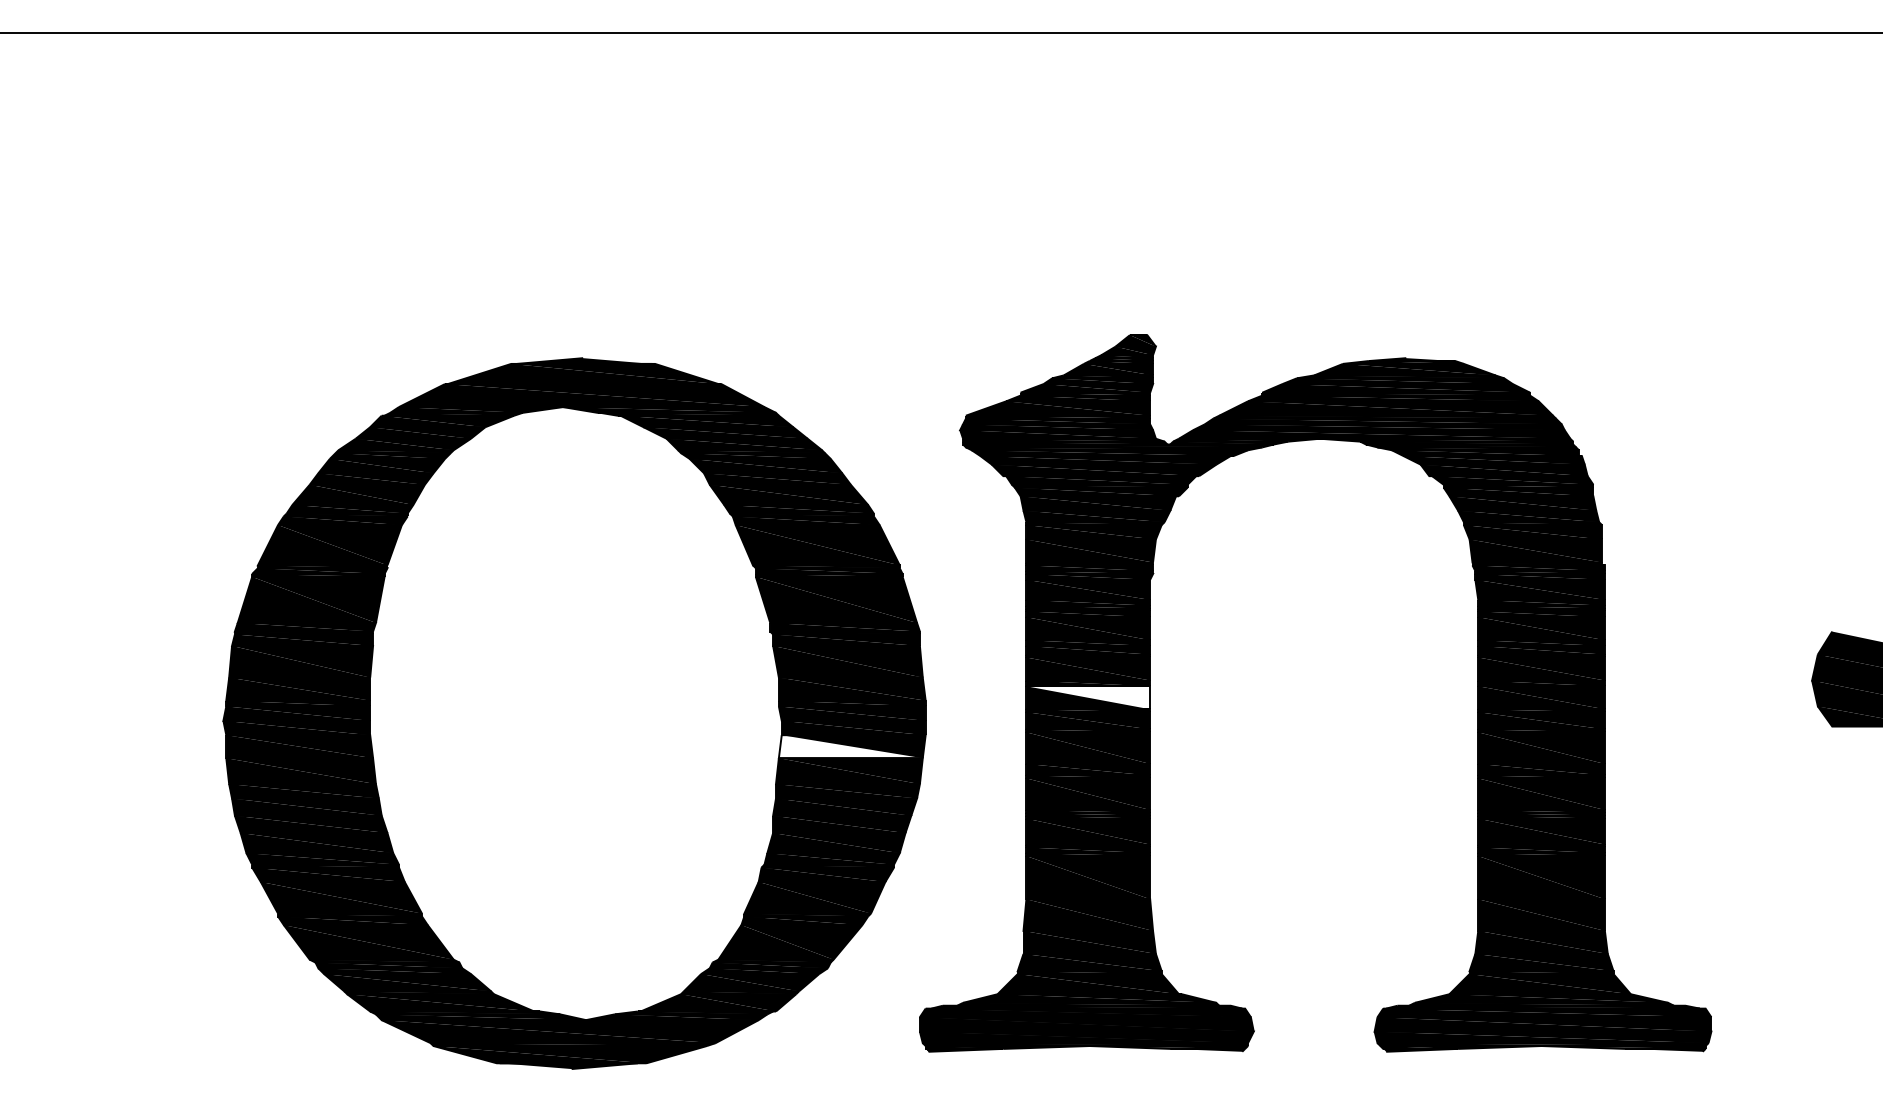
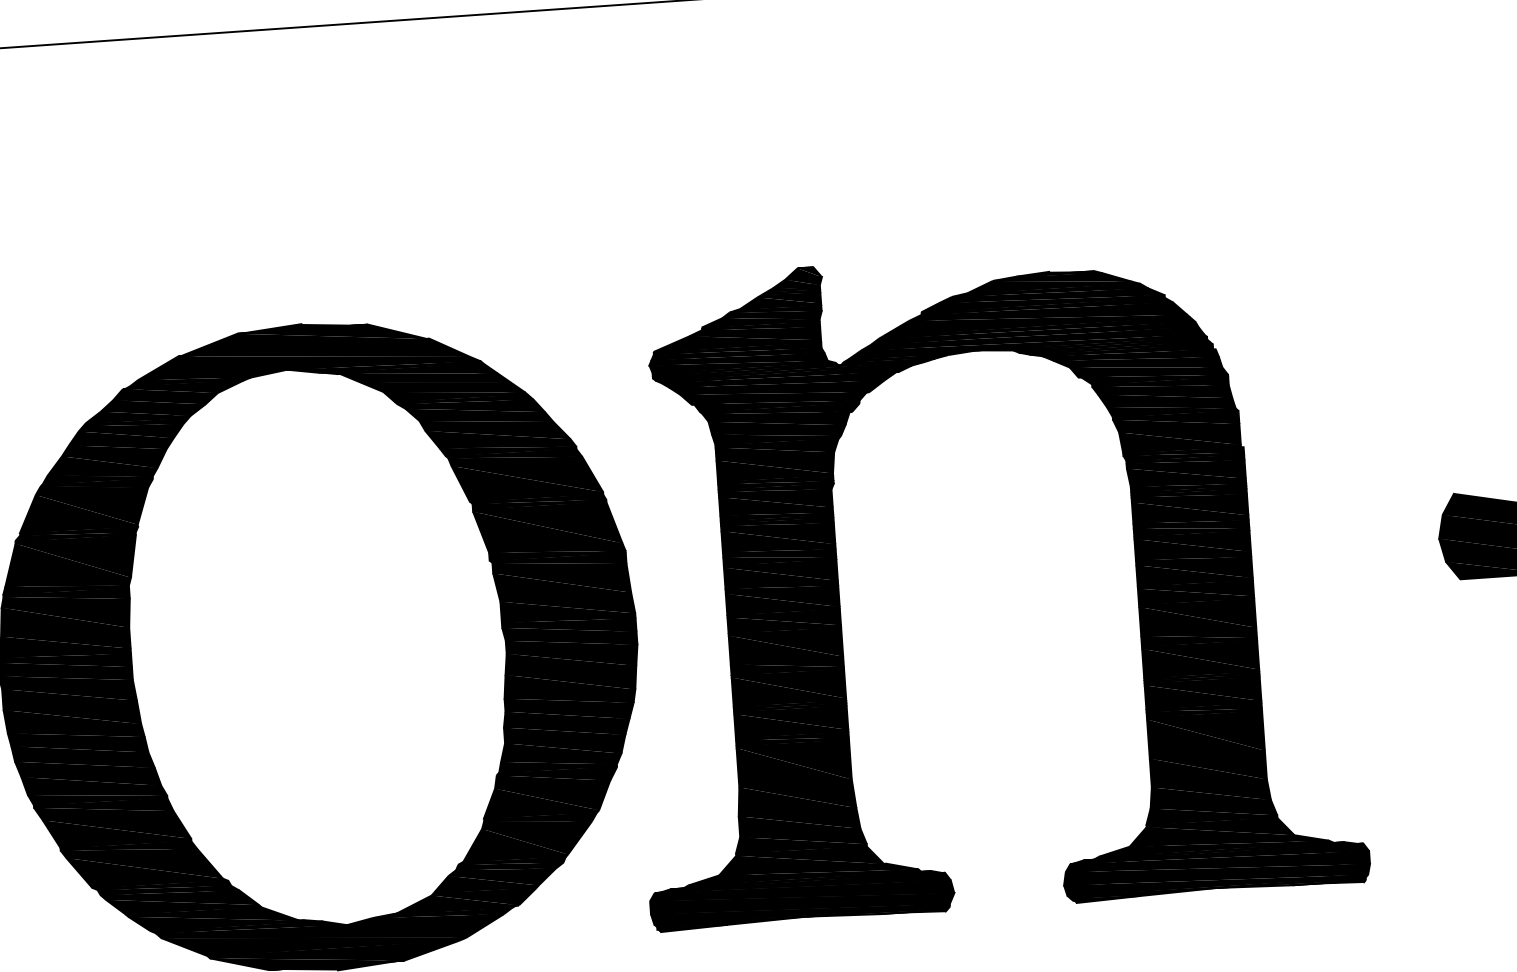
fill: (1088, 697) -> (782, 600), added
fill: (850, 746) -> (569, 659), added

